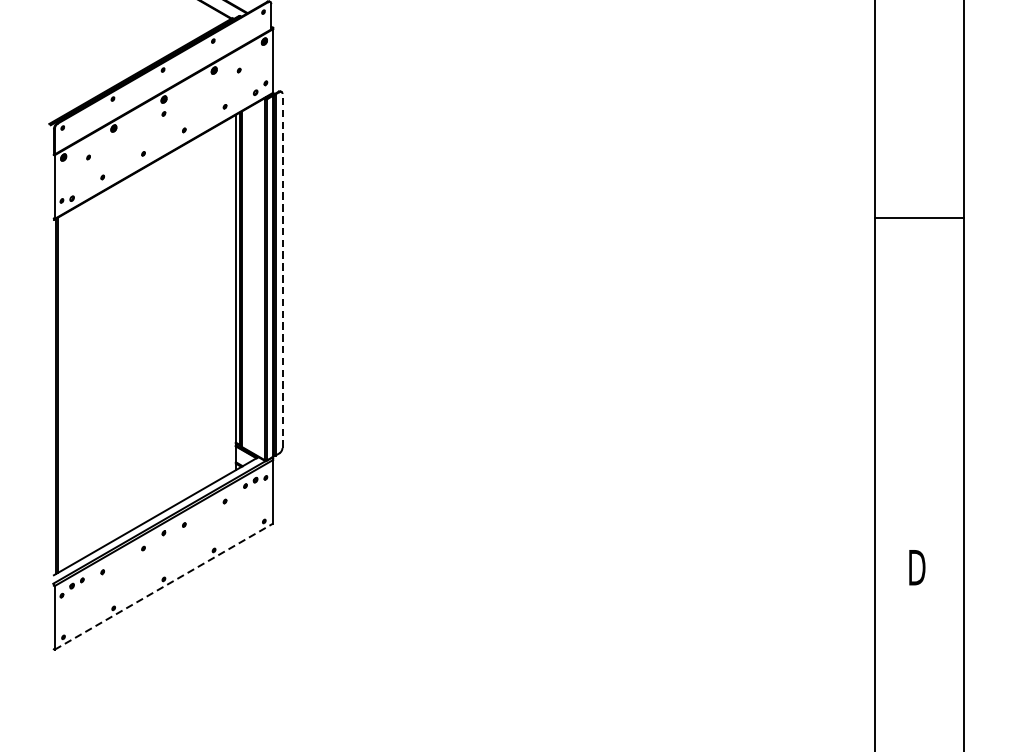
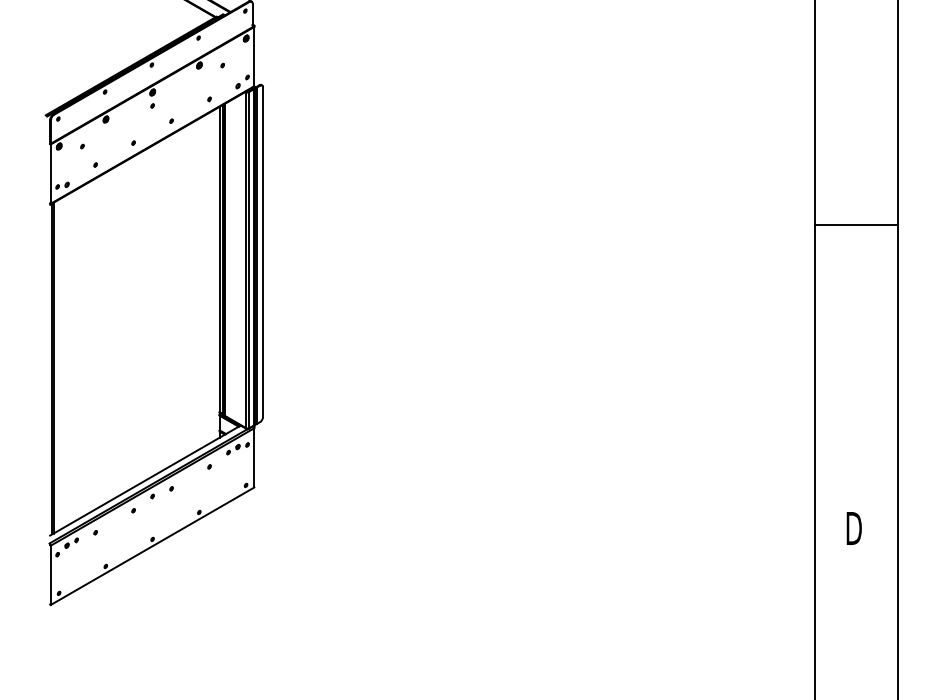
line: (919, 217) -> (856, 224), moved
line: (282, 271) -> (263, 252), dashed -> solid
line: (163, 586) -> (152, 546), dashed -> solid

